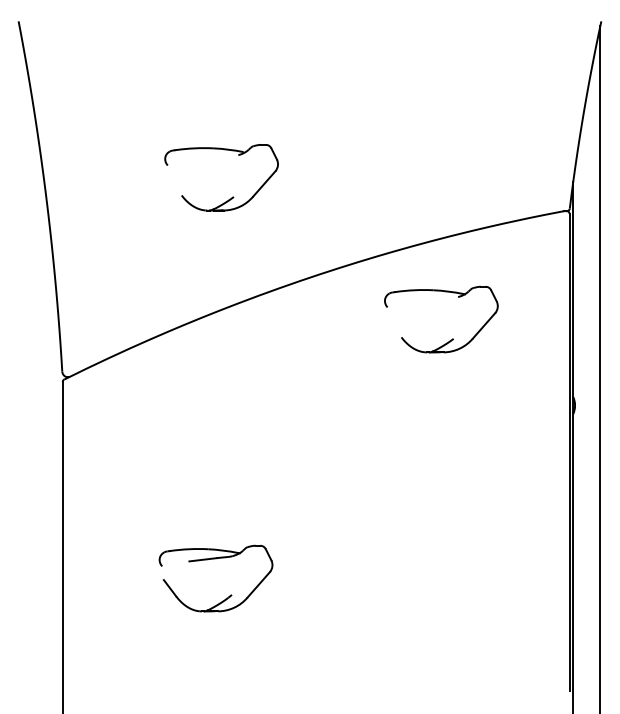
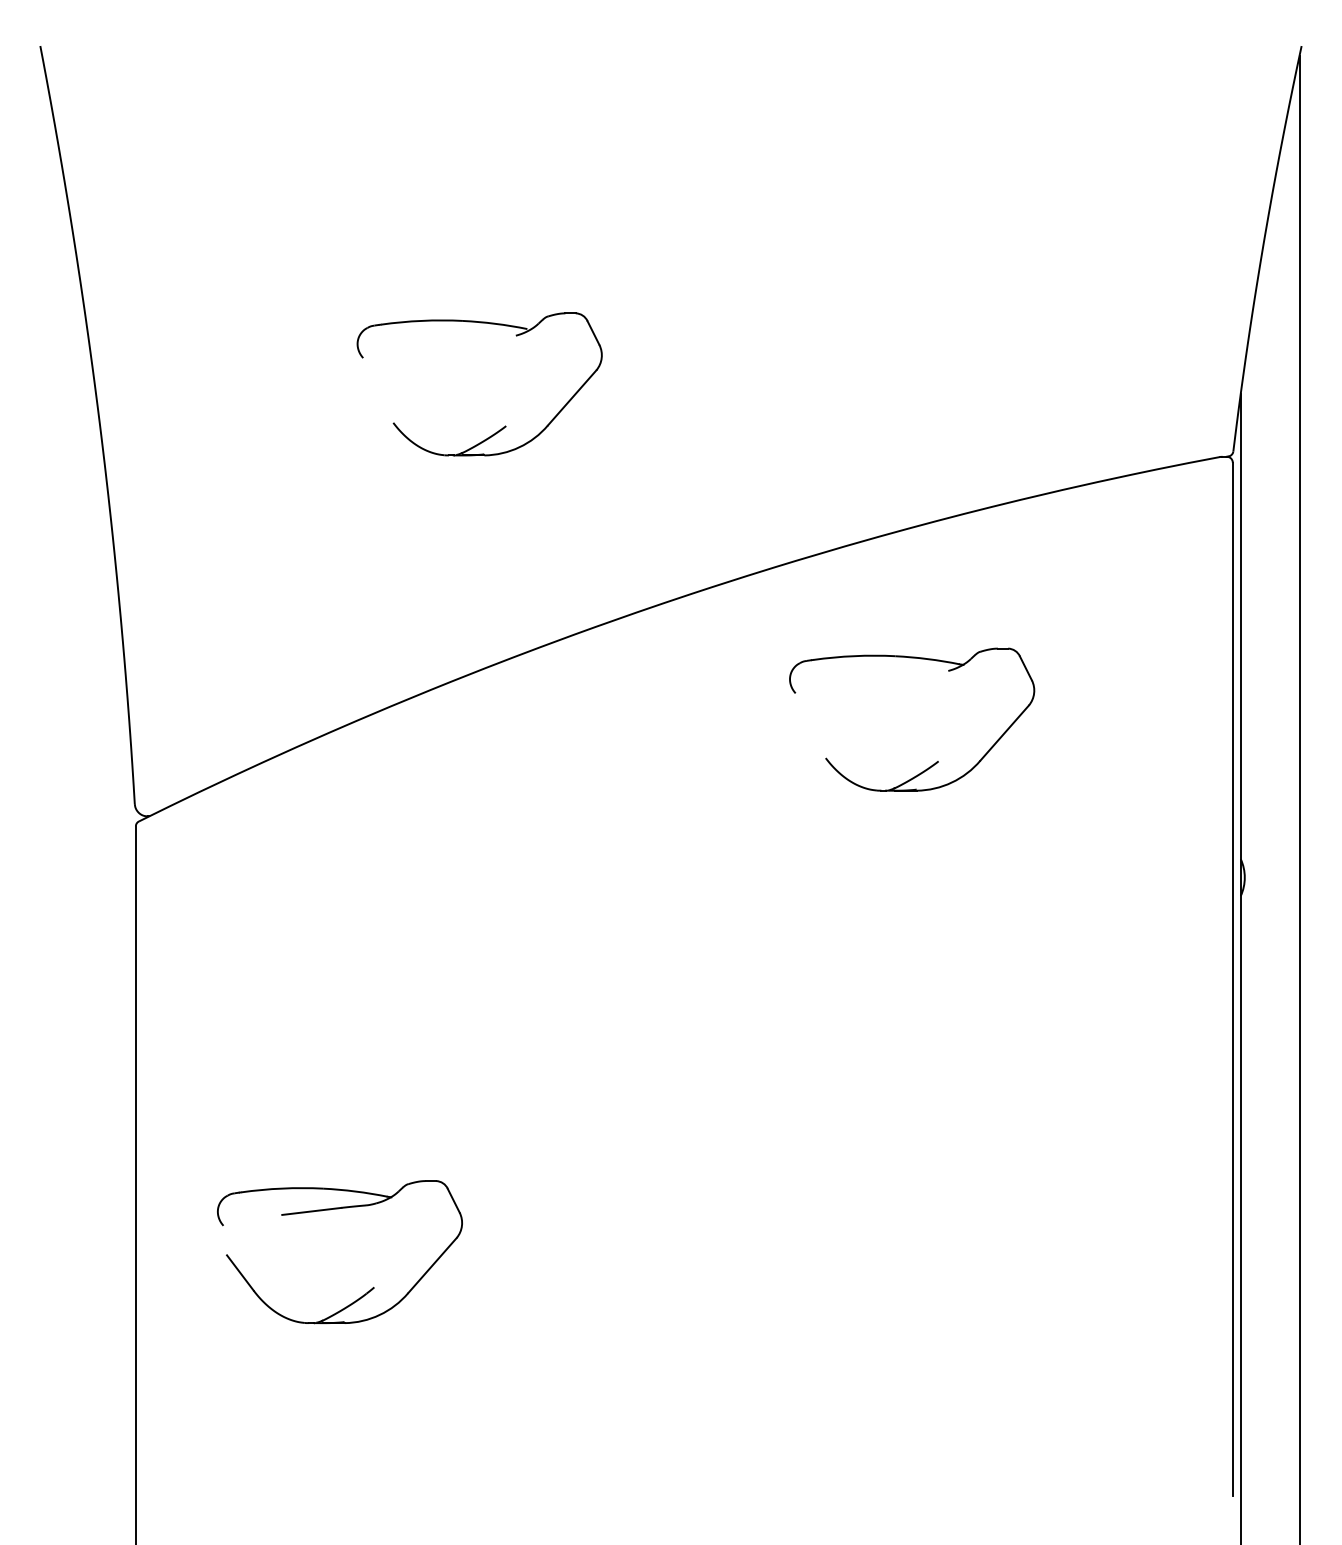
part: (452, 338) -> (936, 760), moved
part: (215, 559) -> (338, 1210), moved

